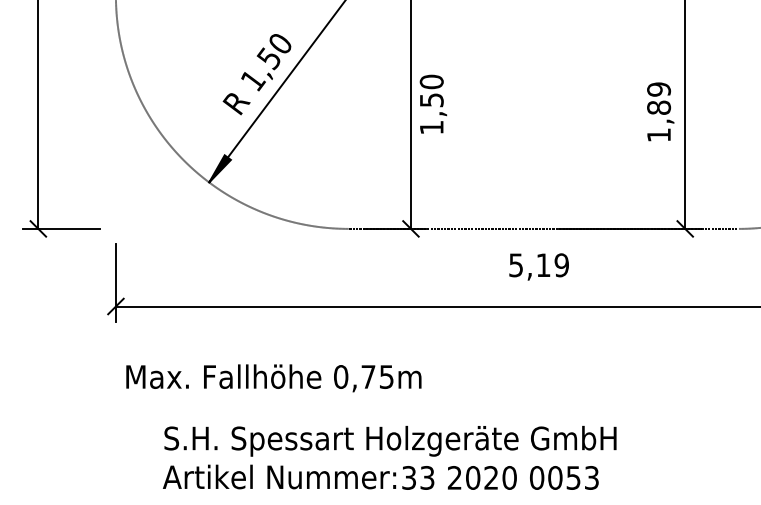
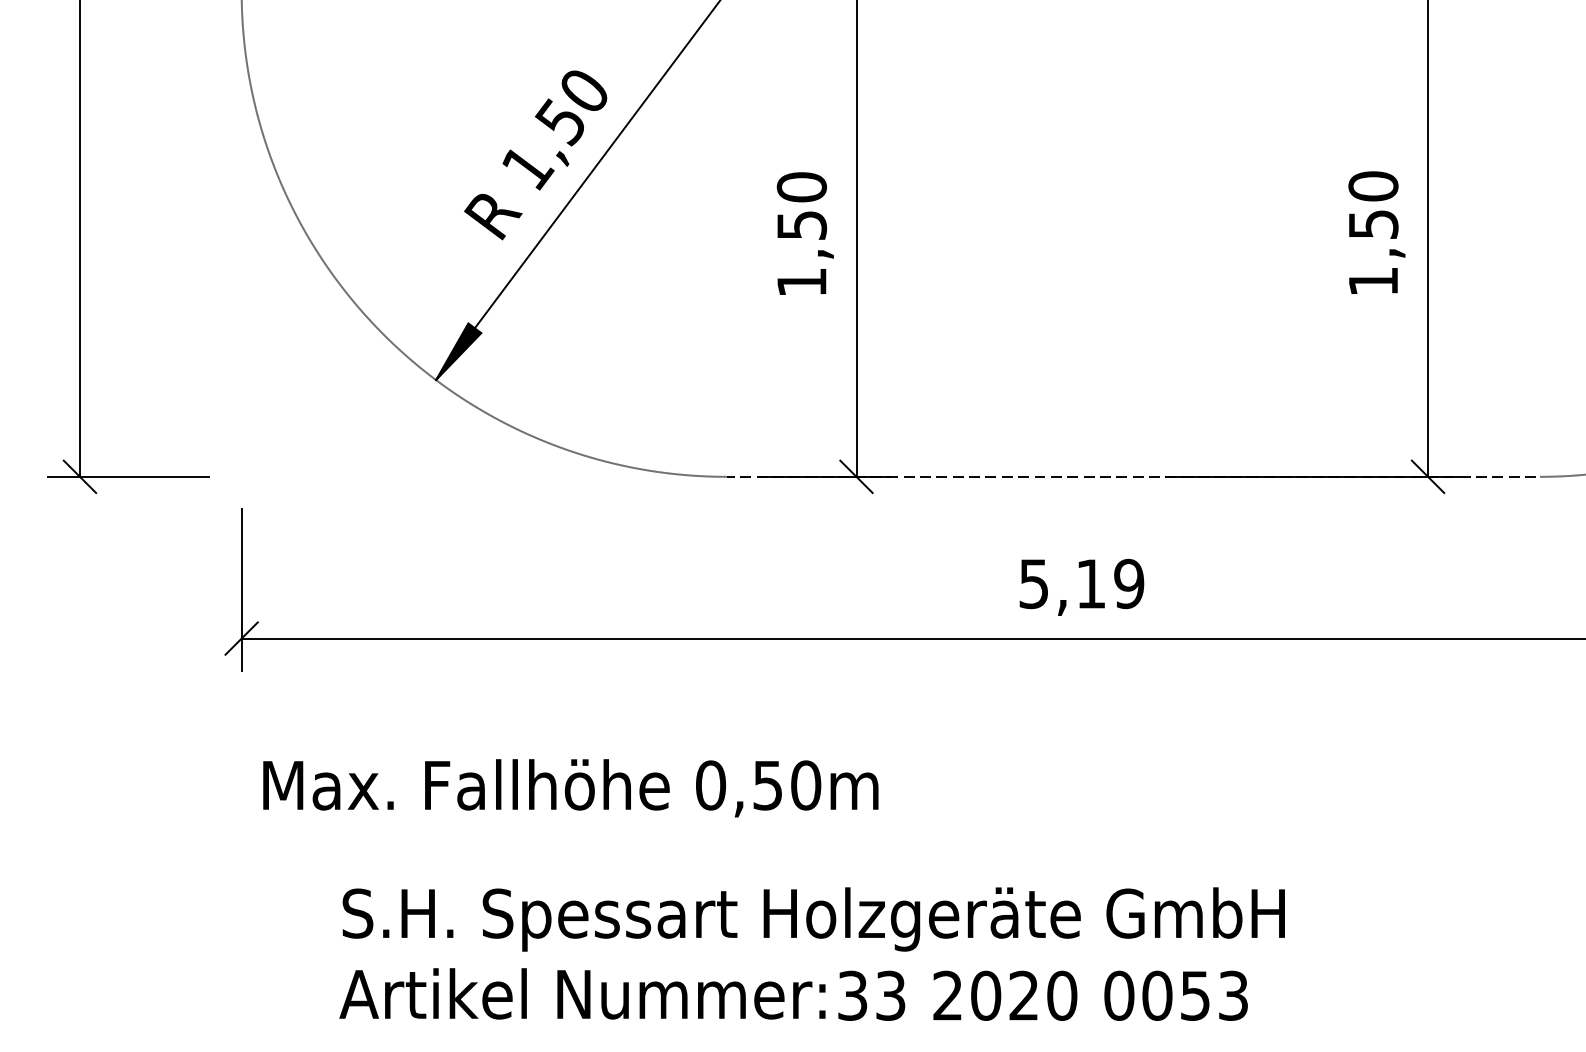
text: (659, 98) -> (1374, 205), 1,89 -> 1,50
text: (433, 103) -> (805, 232), moved
text: (538, 266) -> (1080, 586), moved
text: (377, 376) -> (786, 784), 0,75m -> 0,50m

